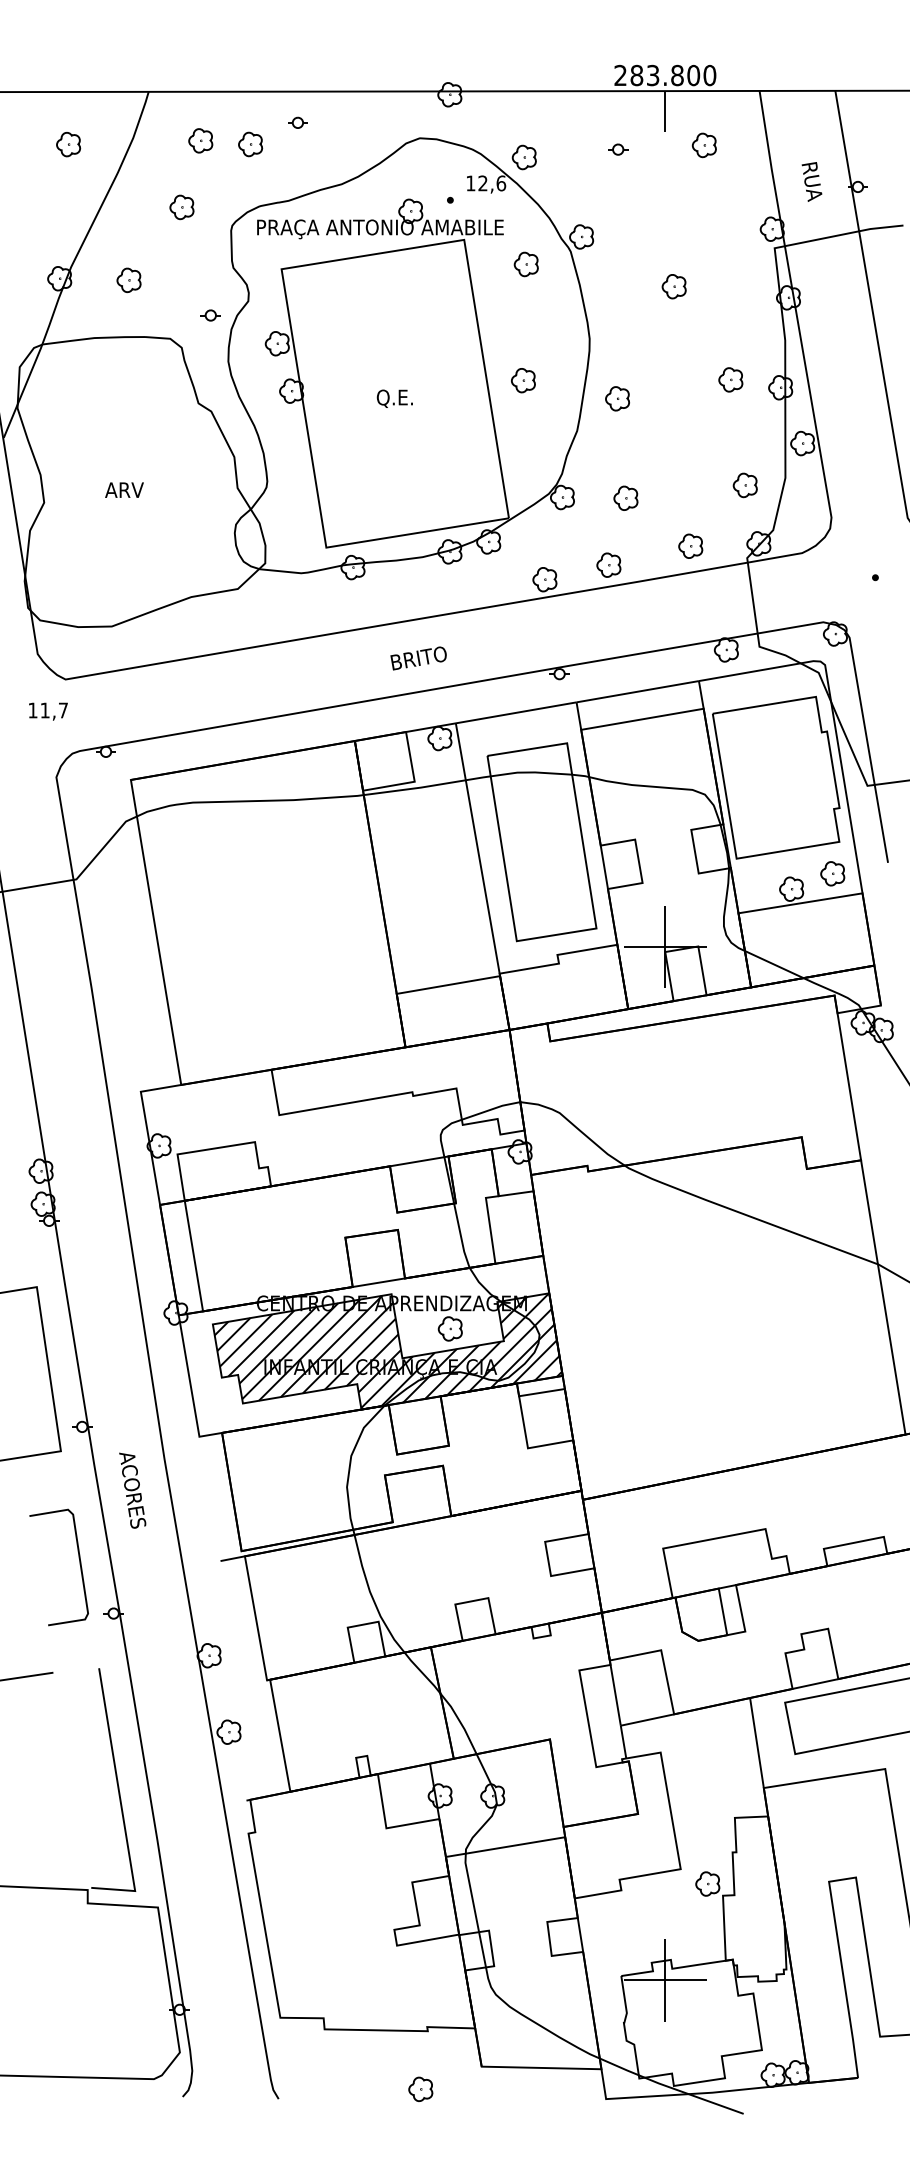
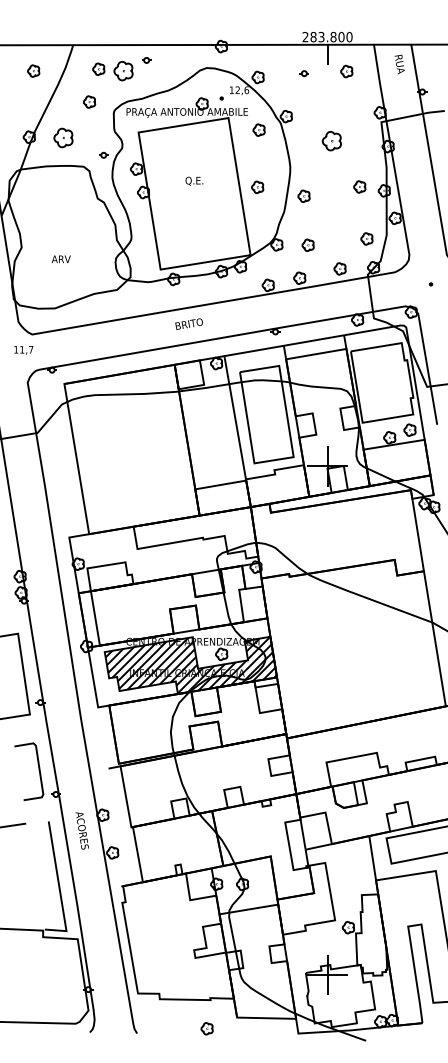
part: (248, 143) -> (122, 70), size x1.6
text: (811, 181) -> (399, 64), moved
part: (129, 279) -> (63, 137), size x1.6
part: (673, 285) -> (331, 140), size x1.6
text: (395, 397) -> (194, 180), moved
text: (122, 488) -> (60, 258), moved
text: (417, 657) -> (188, 323), moved
text: (131, 1489) -> (81, 830), moved

